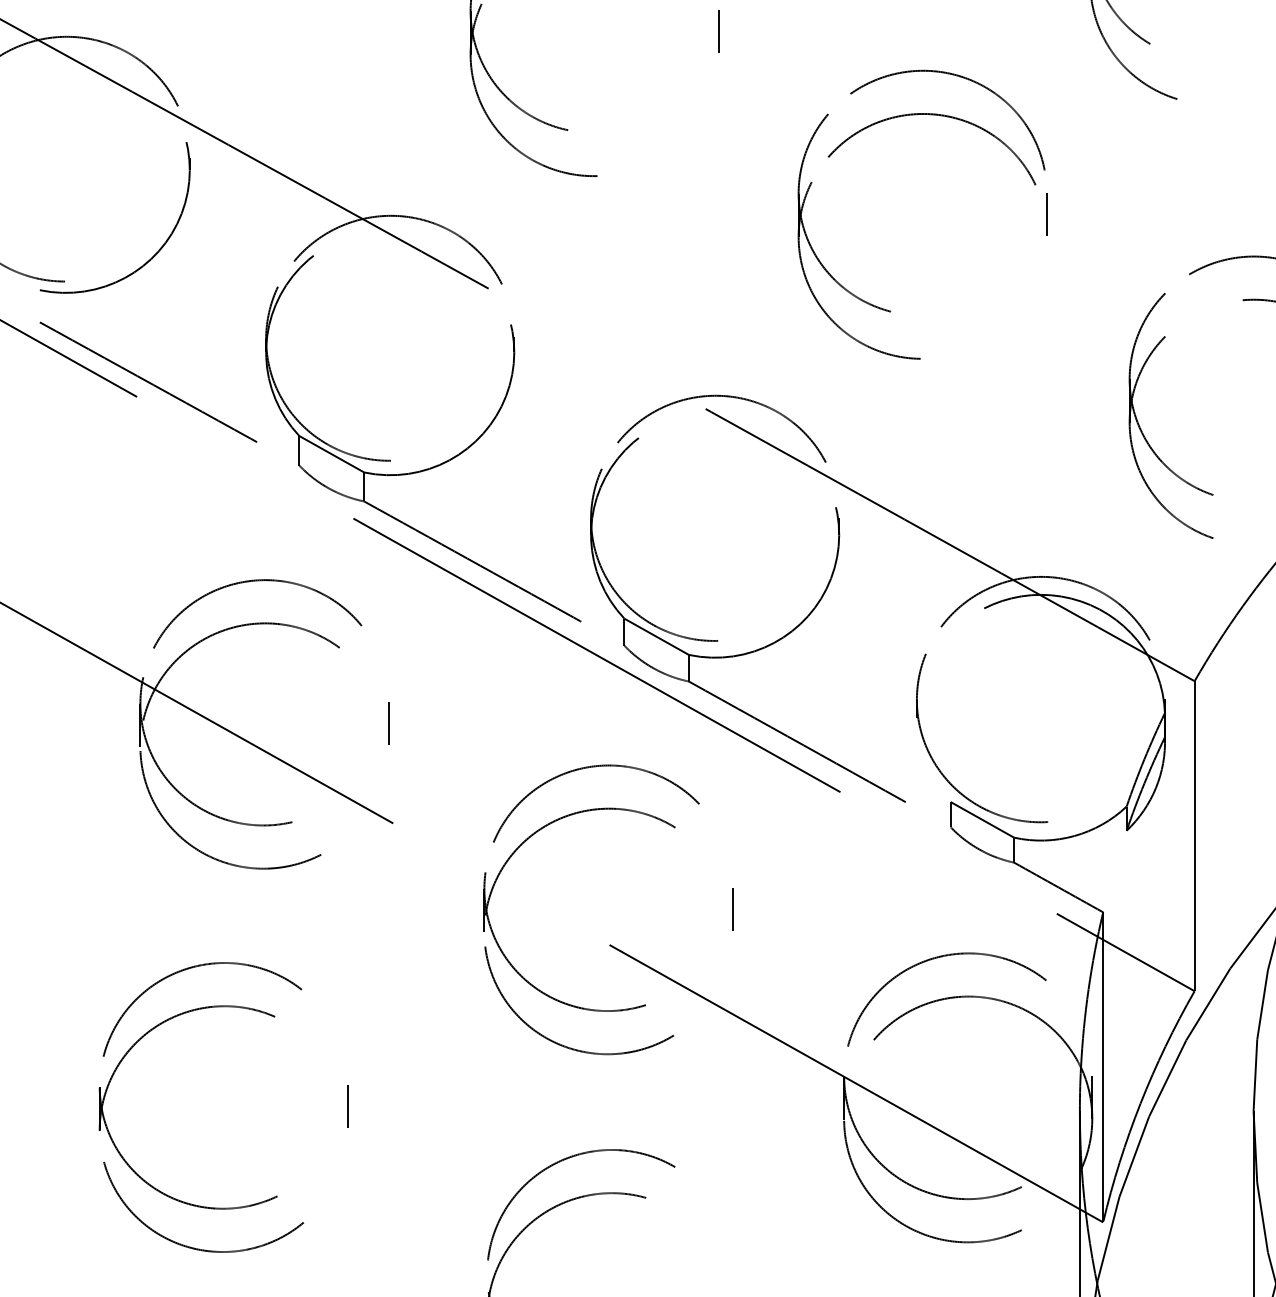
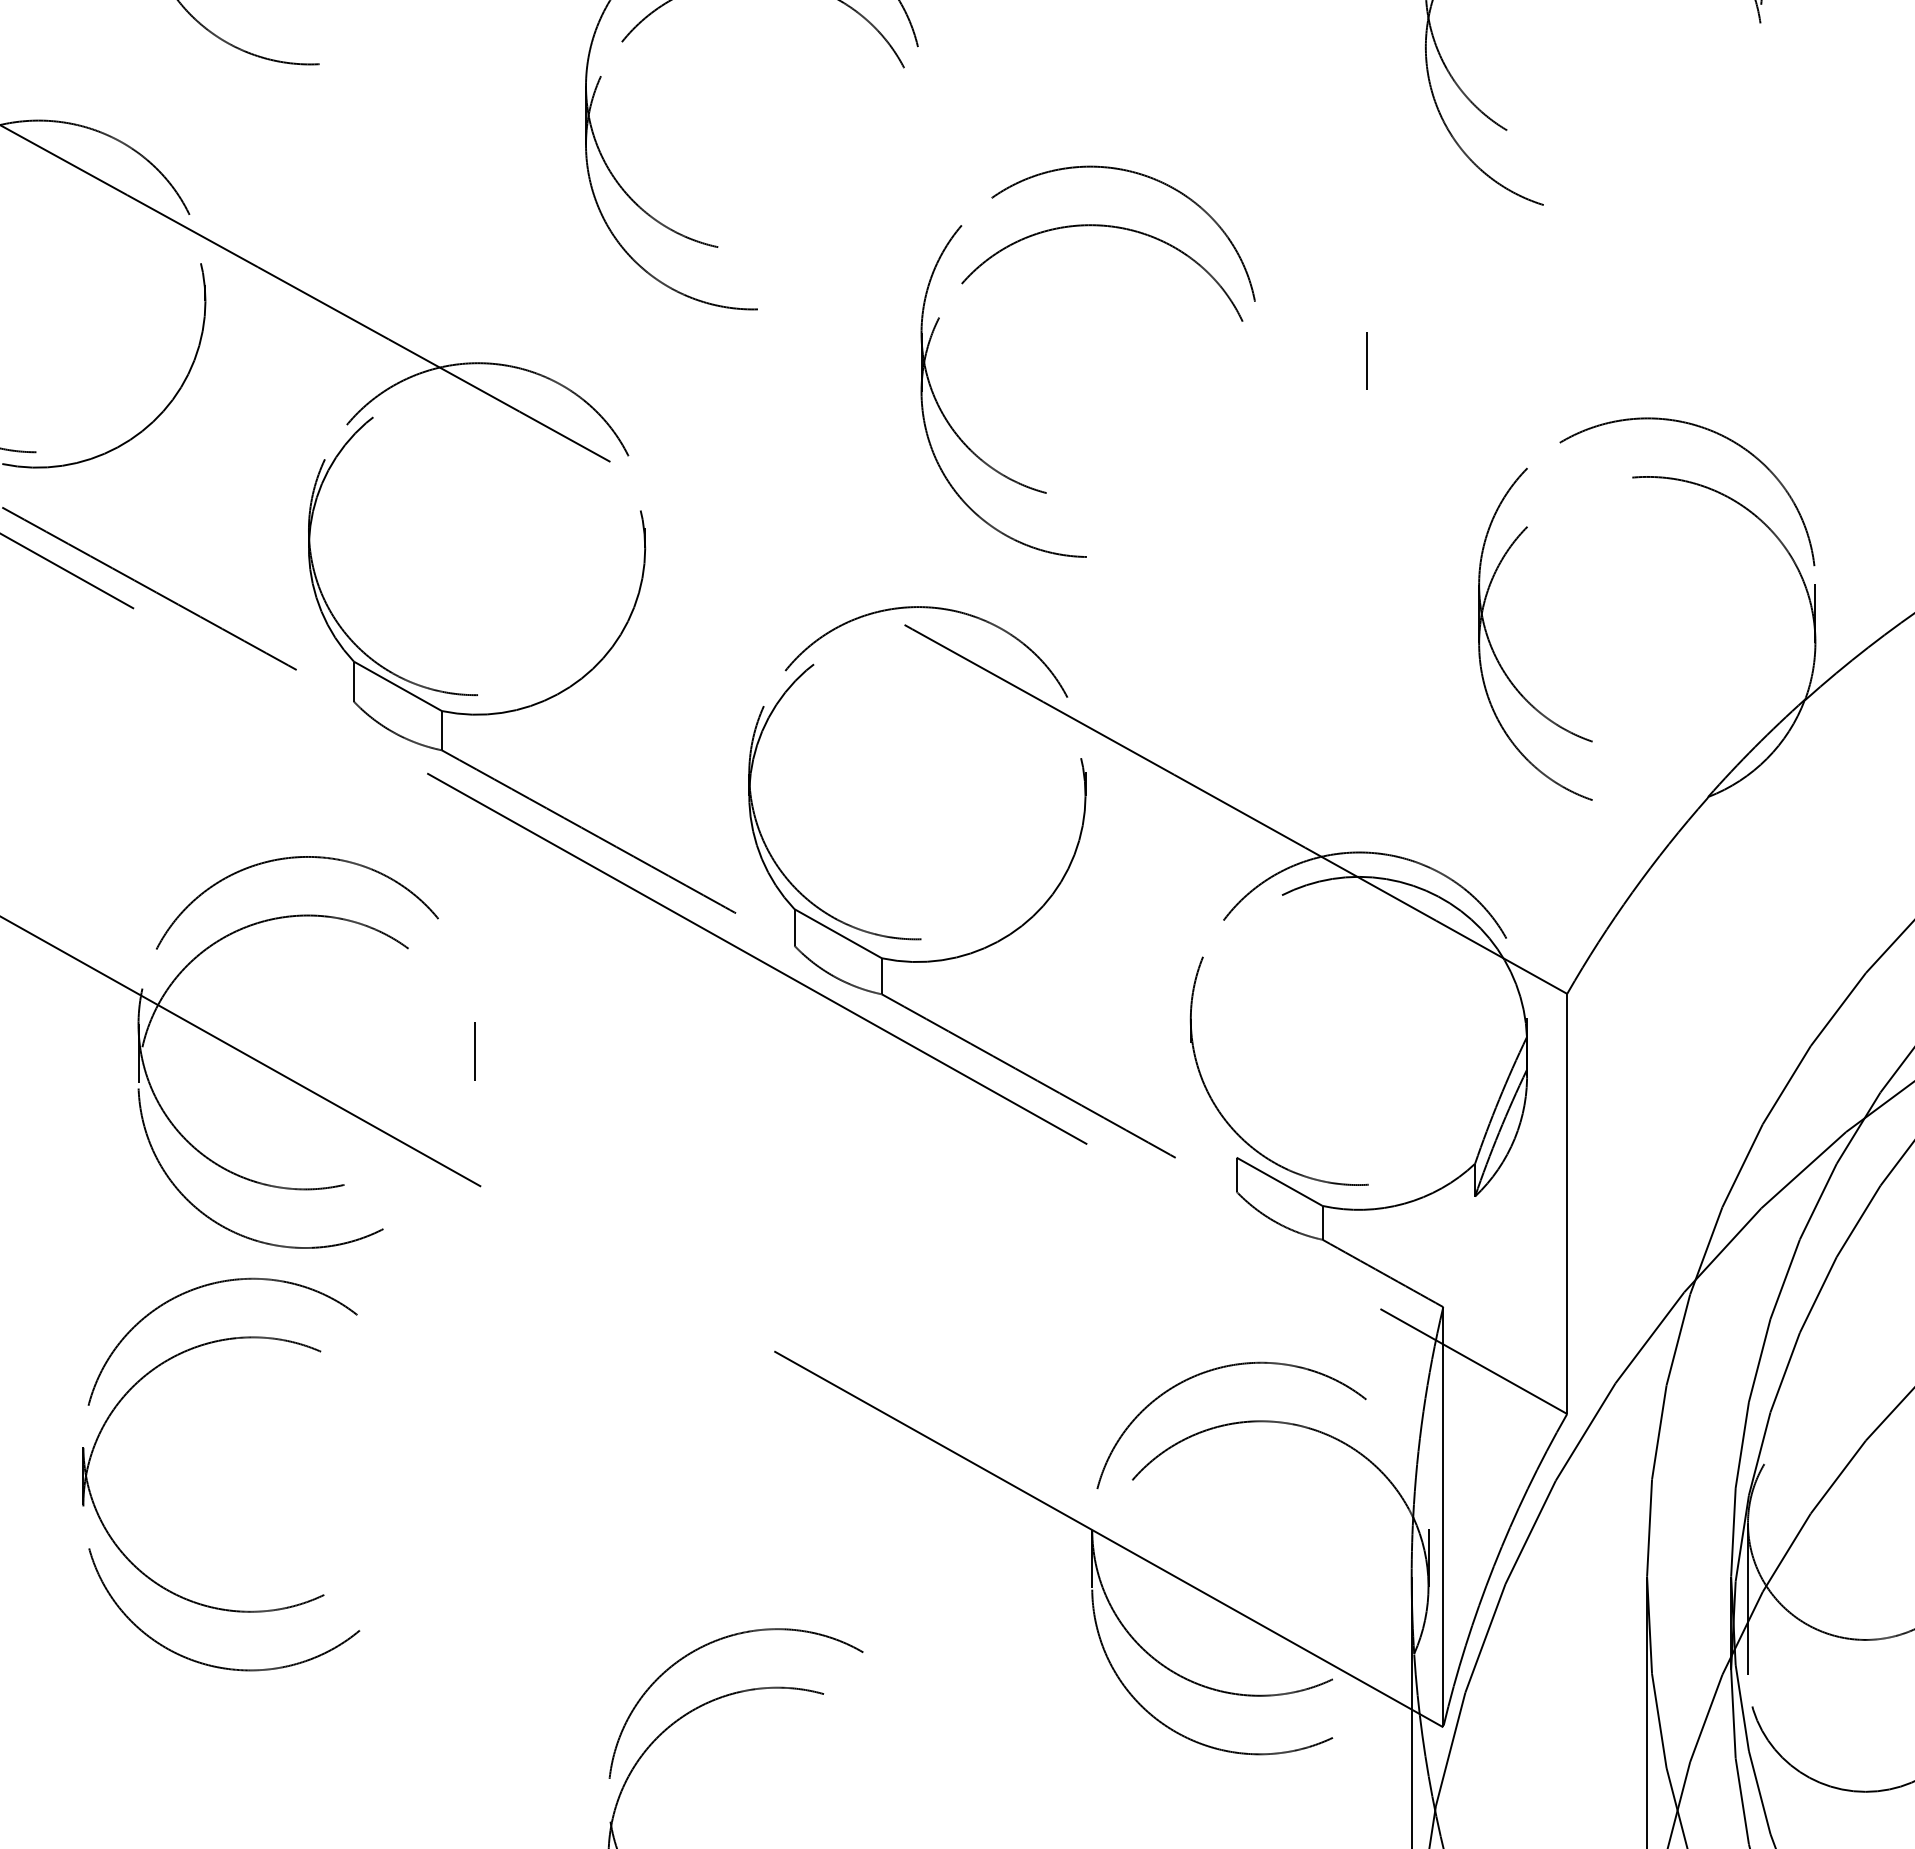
line: (718, 31) -> (922, 113), removed
part: (909, 115) -> (1071, 227), moved
part: (533, 835) -> (671, 1202), removed
line: (732, 908) -> (940, 1302), removed
part: (141, 1038) -> (140, 1381), moved
line: (347, 1106) -> (419, 1570), removed

